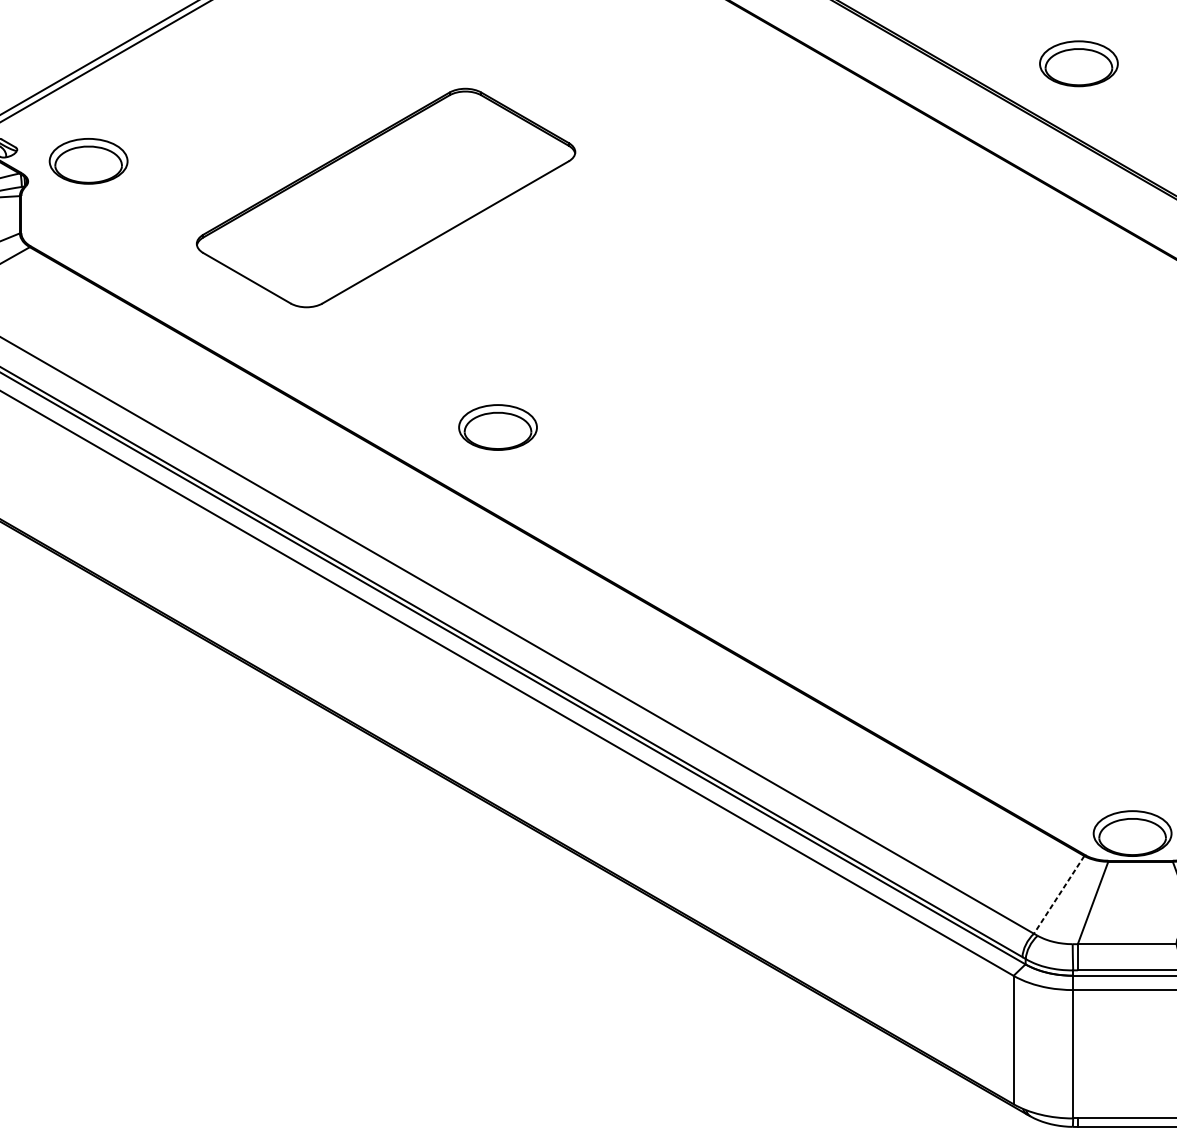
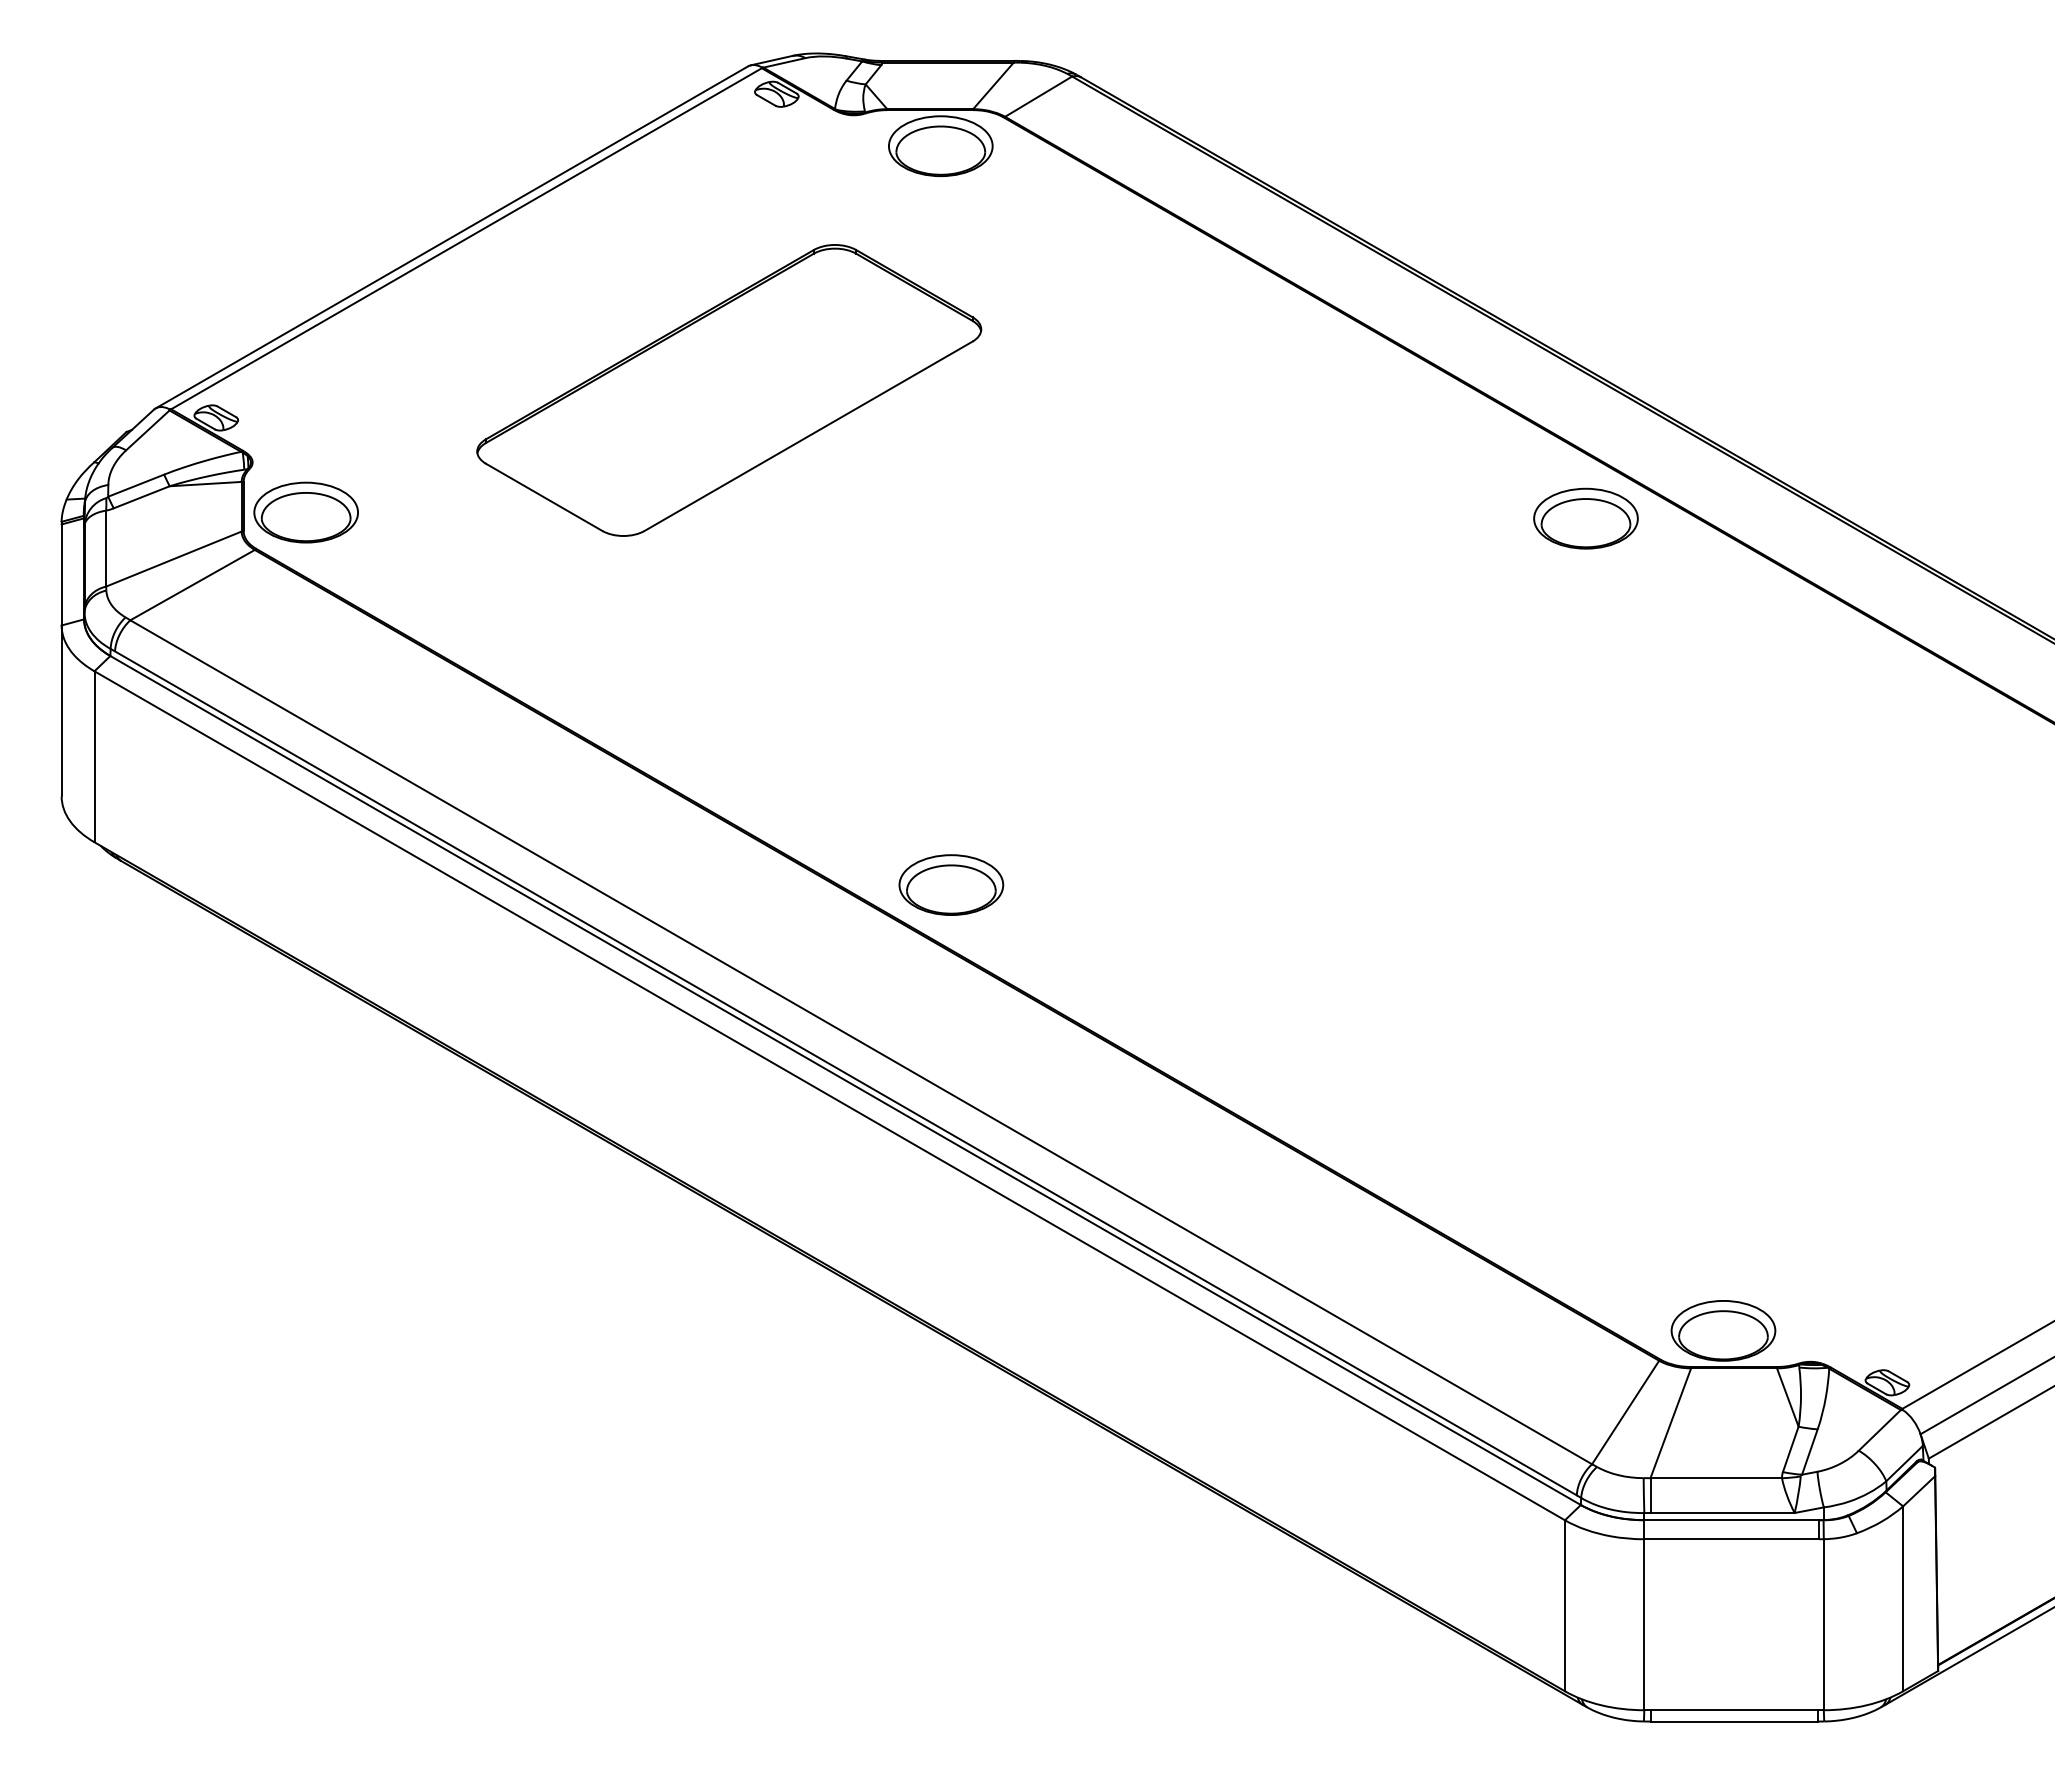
part: (1078, 63) -> (1585, 518), moved
part: (88, 161) -> (305, 512), moved
part: (386, 198) -> (729, 390), moved
part: (498, 427) -> (951, 884), moved
line: (1059, 894) -> (1625, 1412), dashed -> solid

